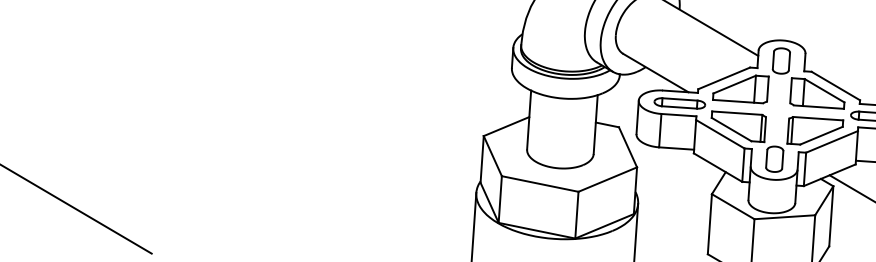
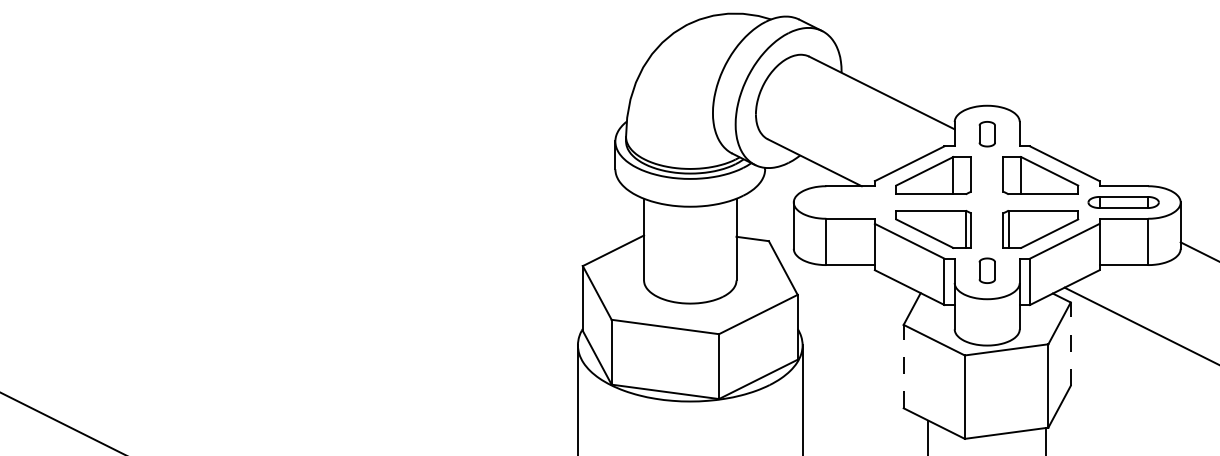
part: (781, 60) -> (987, 133), size x0.7
part: (679, 103) -> (850, 202), removed
part: (774, 159) -> (987, 270), size x0.7
line: (831, 216) -> (1070, 344), solid -> dashed
line: (709, 224) -> (903, 366), solid -> dashed

